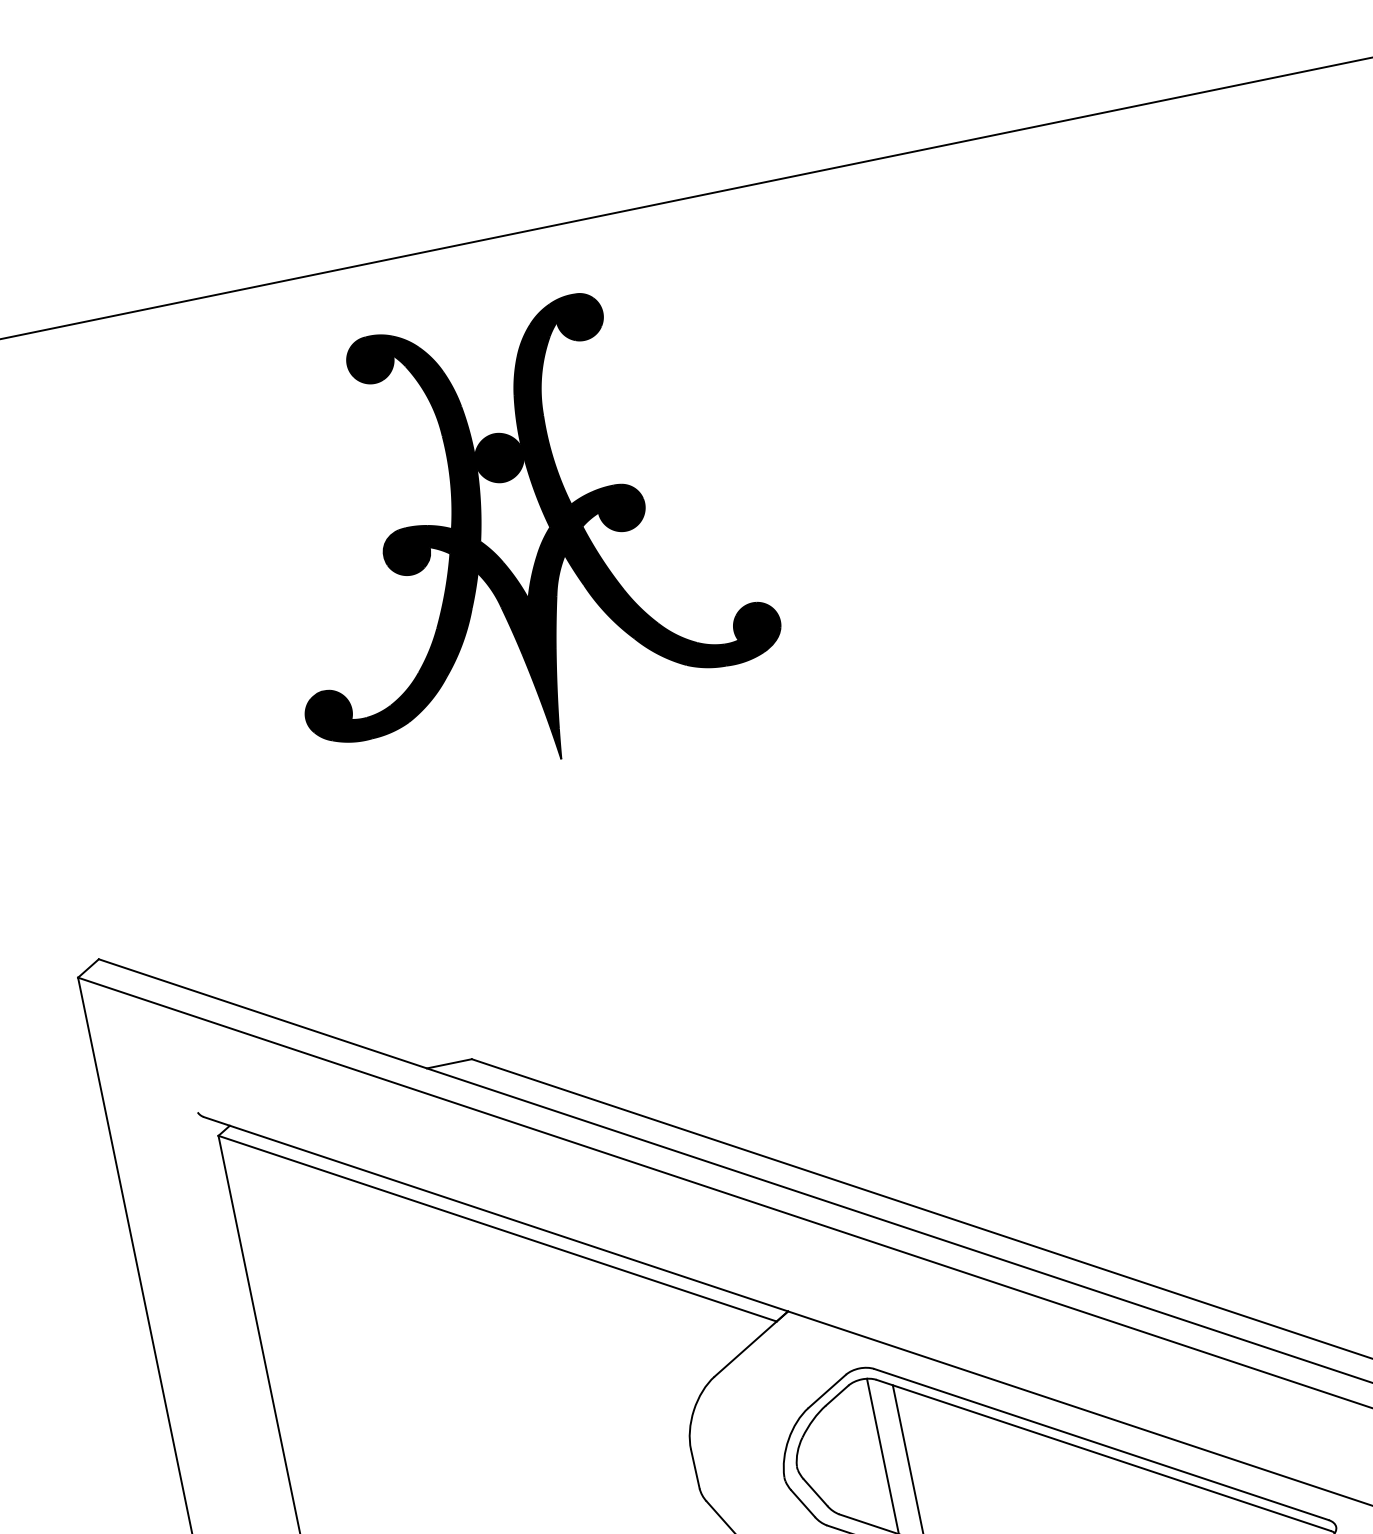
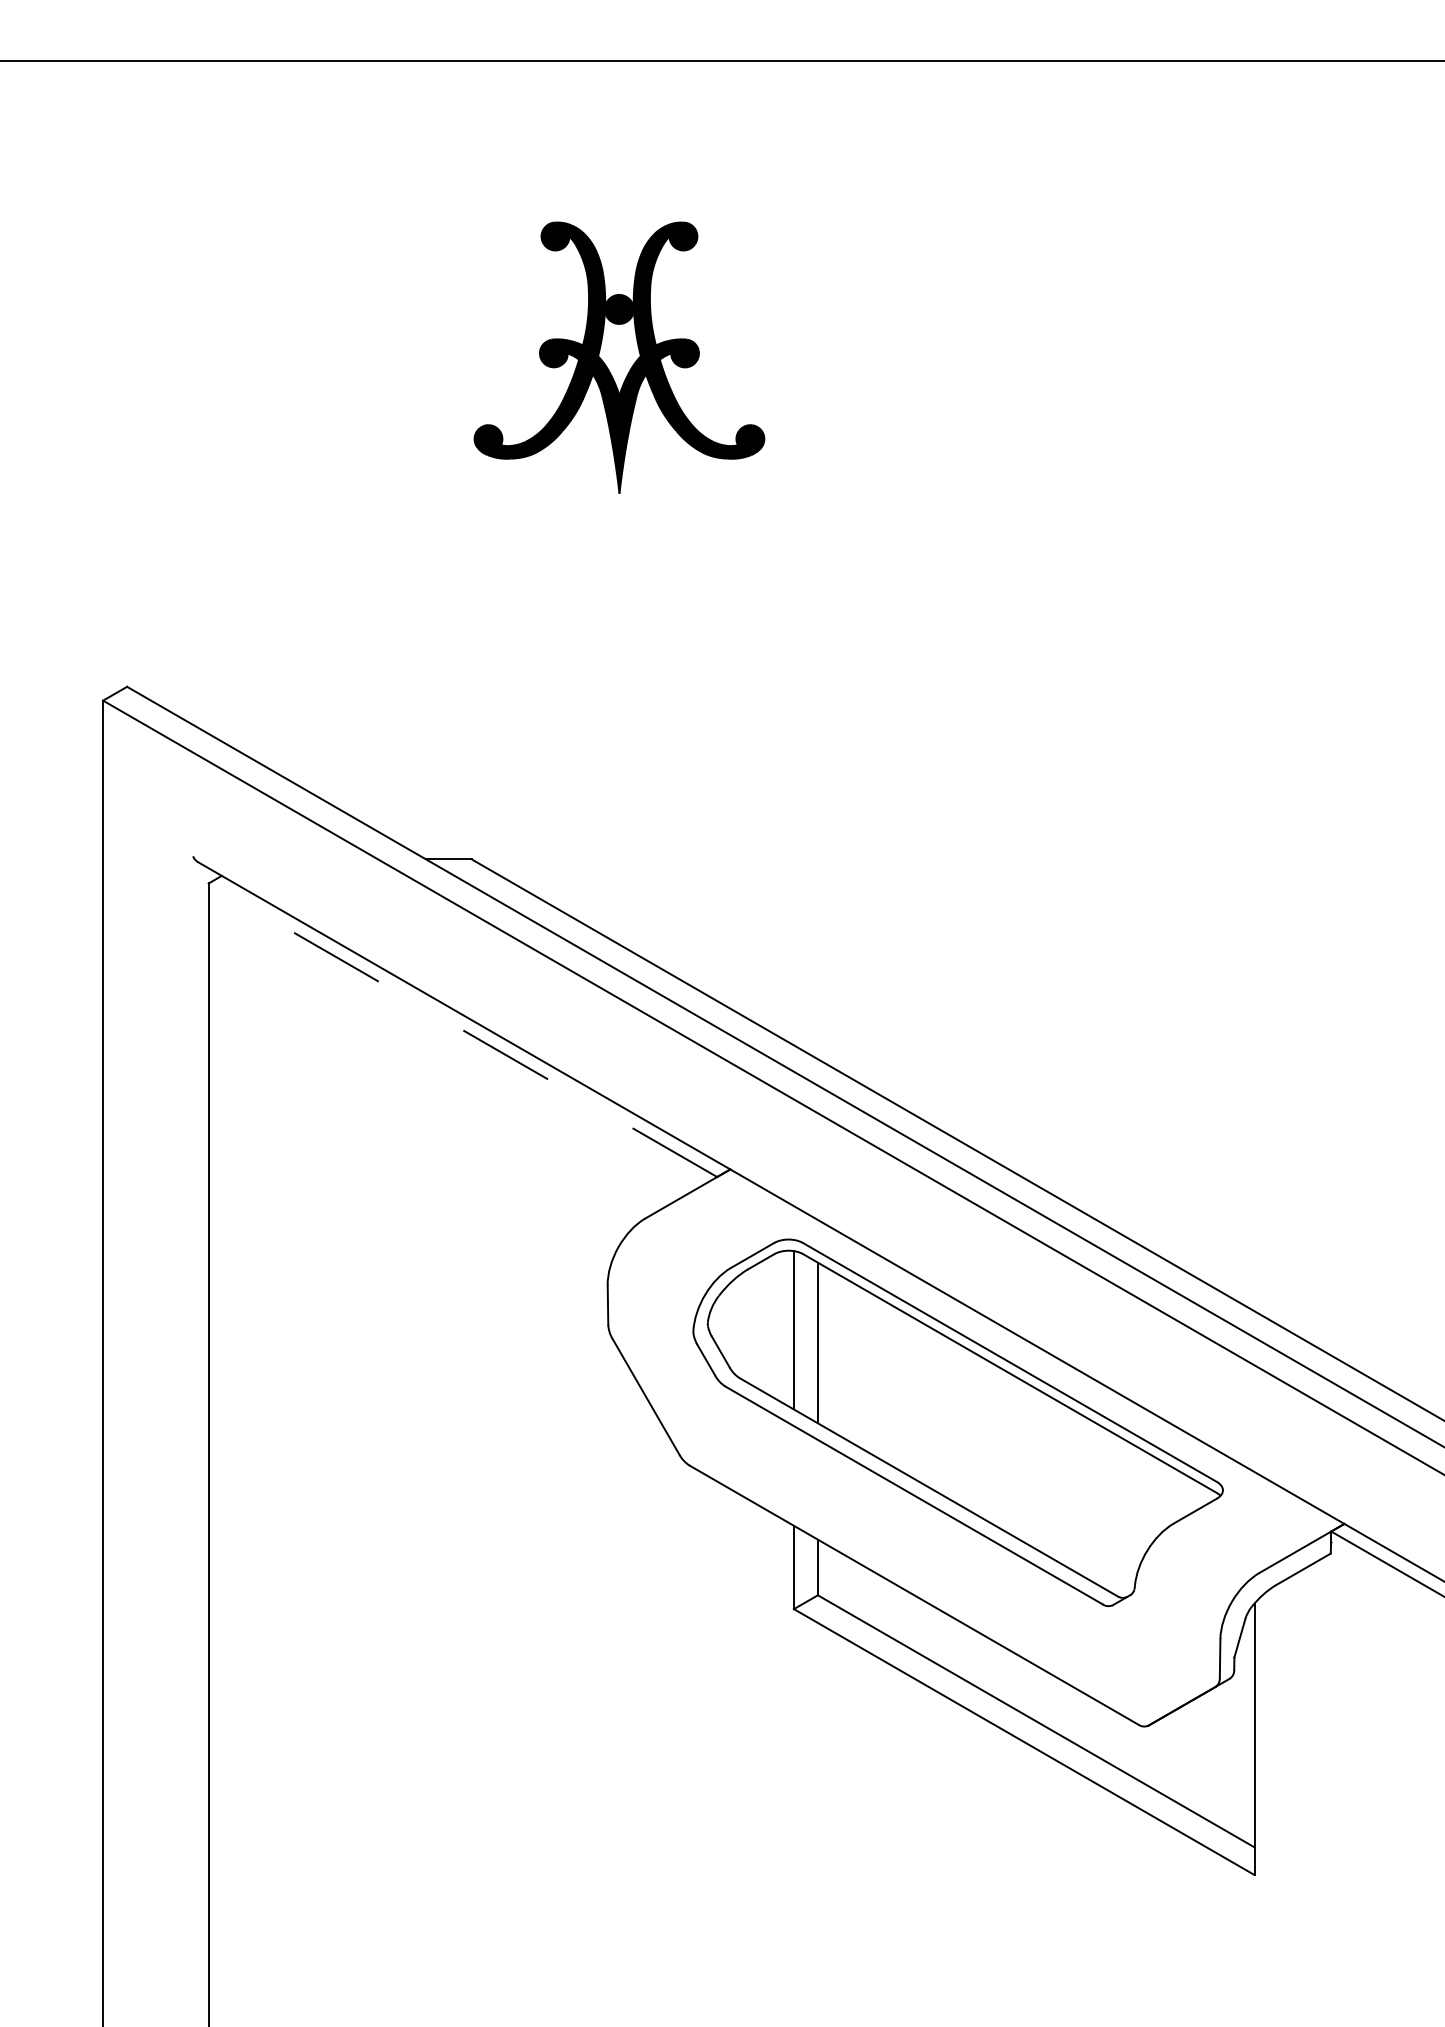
part: (515, 536) -> (619, 357), size x0.6
line: (497, 1229) -> (462, 1030), solid -> dashed

